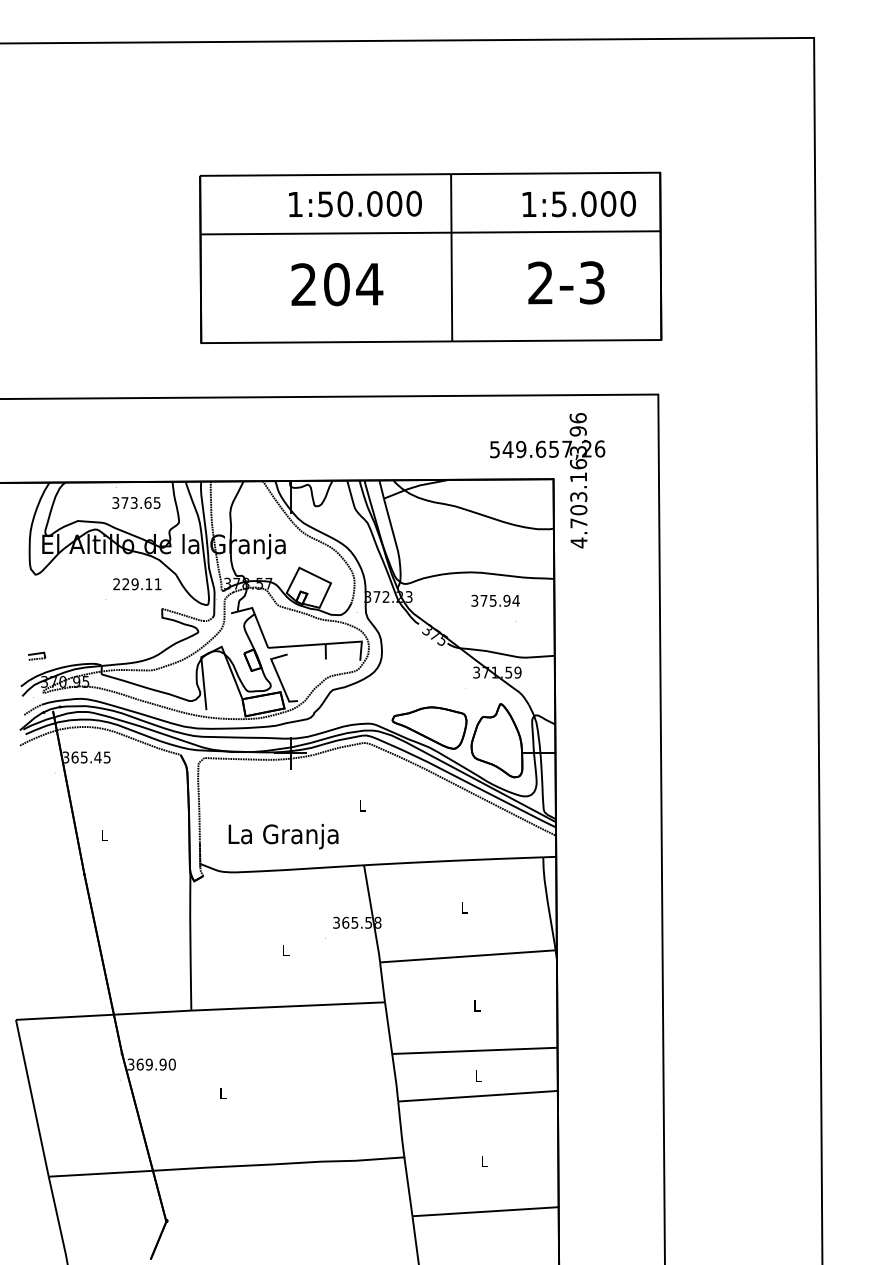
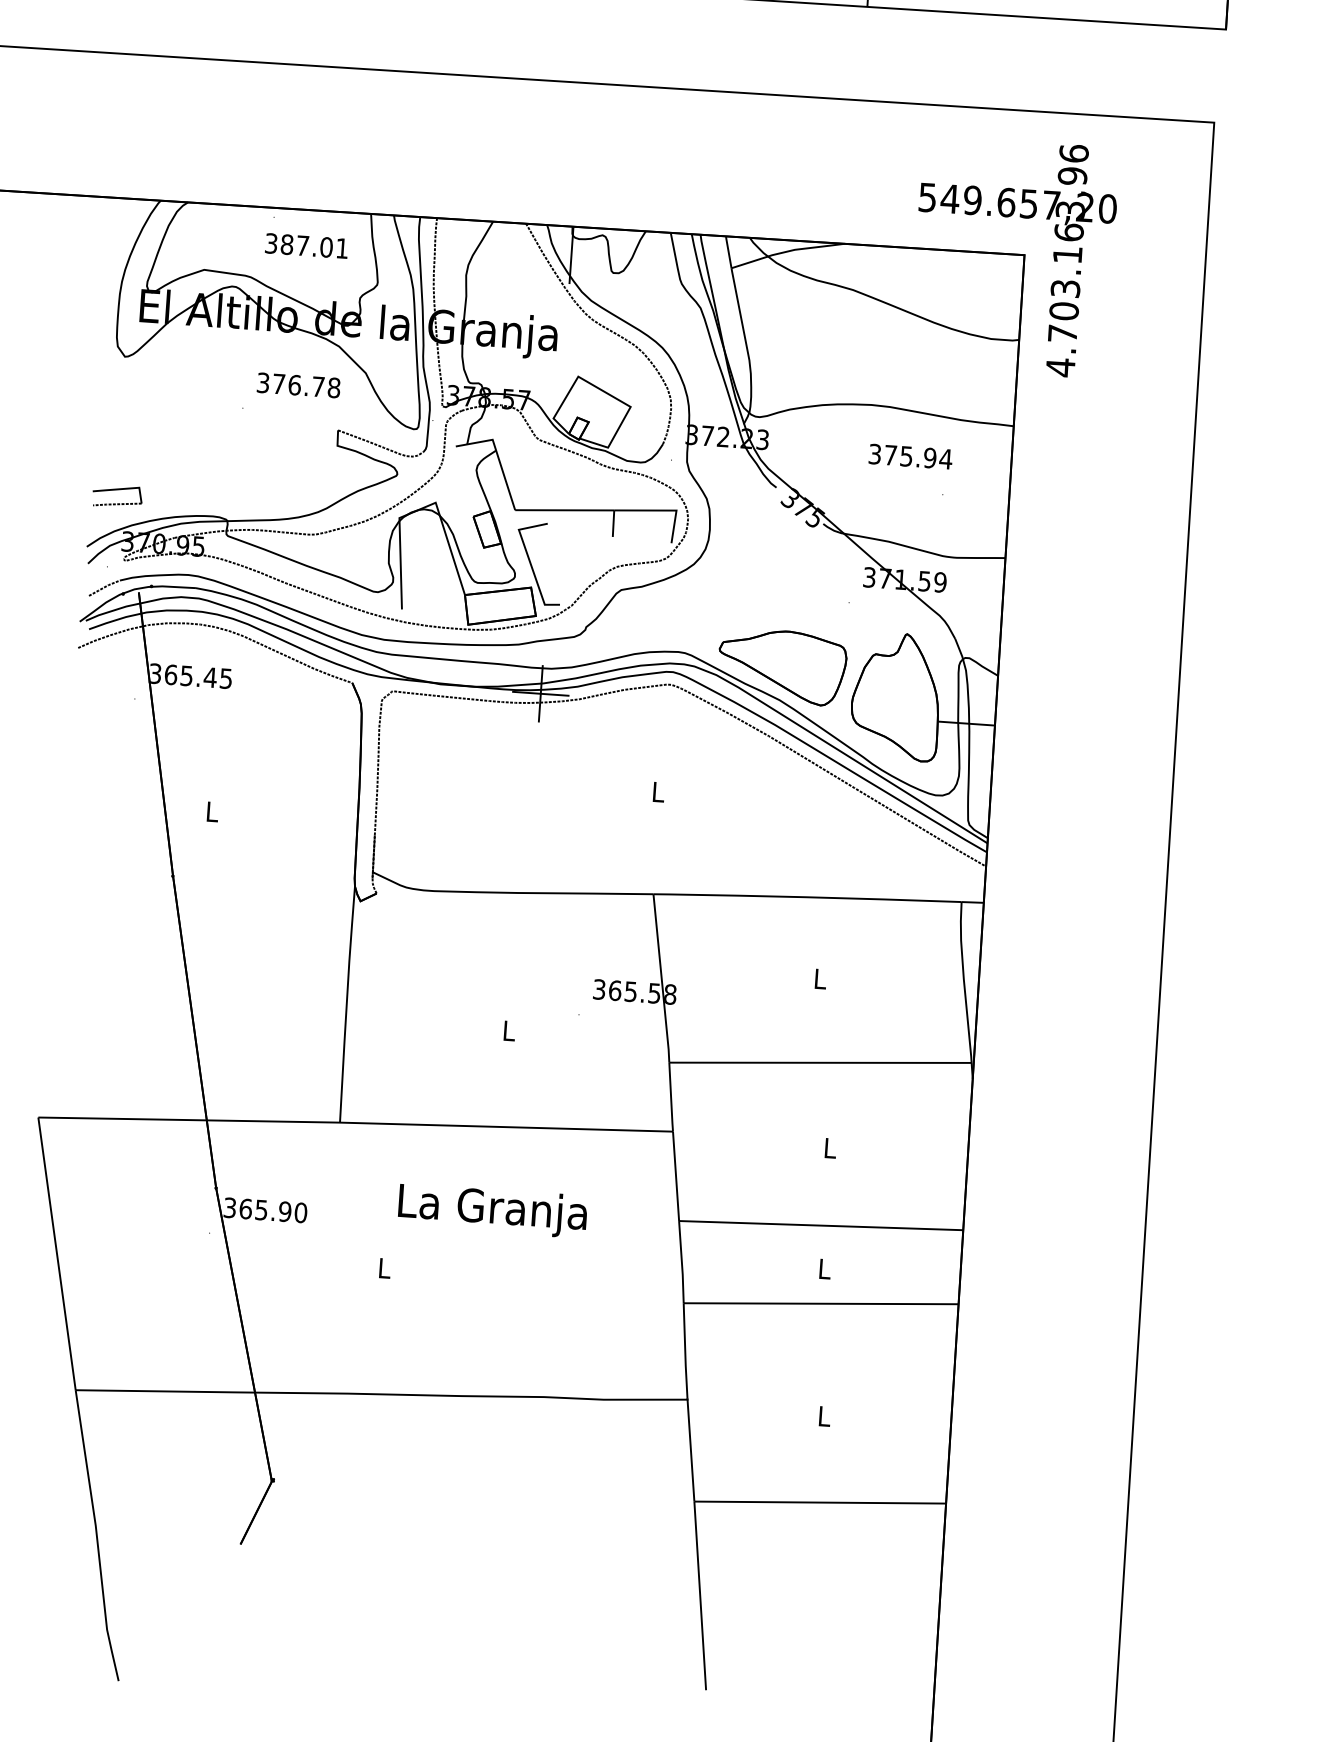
text: (600, 448) -> (1108, 208), 549.657,26 -> 549.657,20
text: (140, 503) -> (313, 247), 373.65 -> 387.01
text: (137, 584) -> (298, 385), 229.11 -> 376.78
part: (36, 656) -> (117, 497), size x1.67
text: (283, 836) -> (492, 1210), moved
text: (148, 1064) -> (260, 1209), 369.90 -> 365.90

